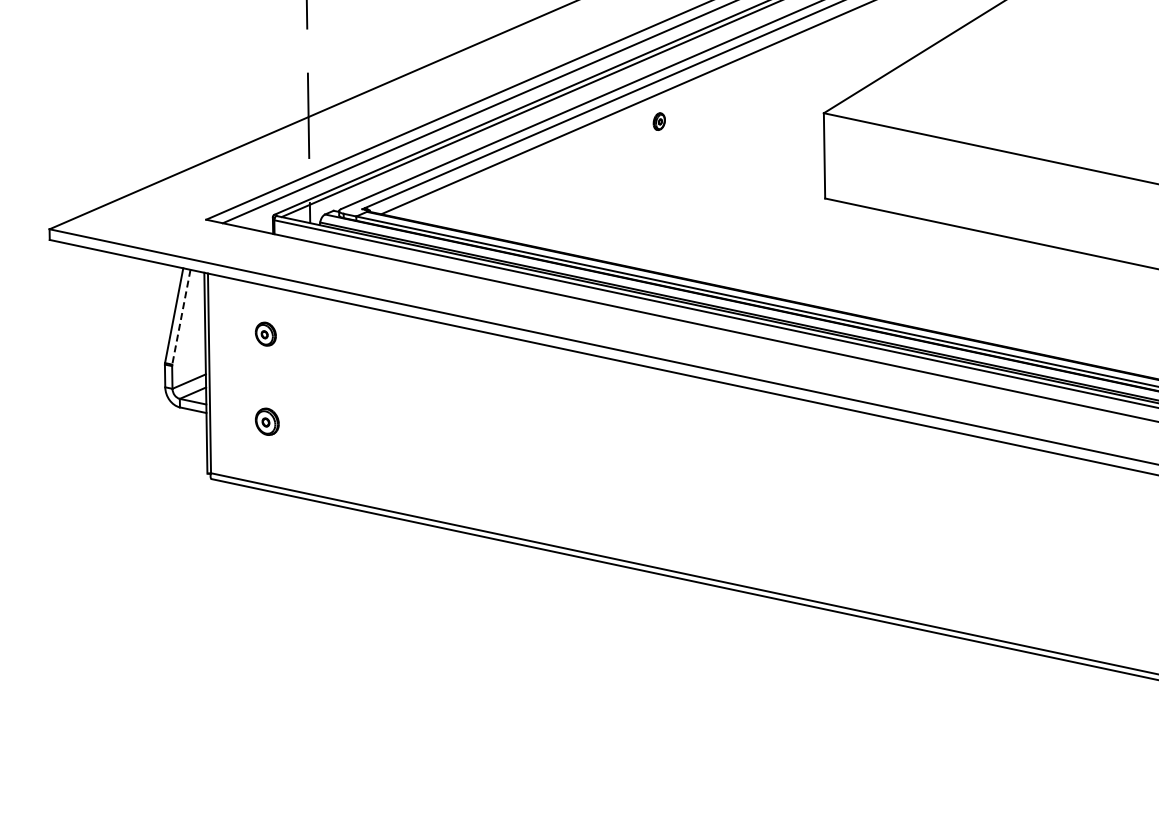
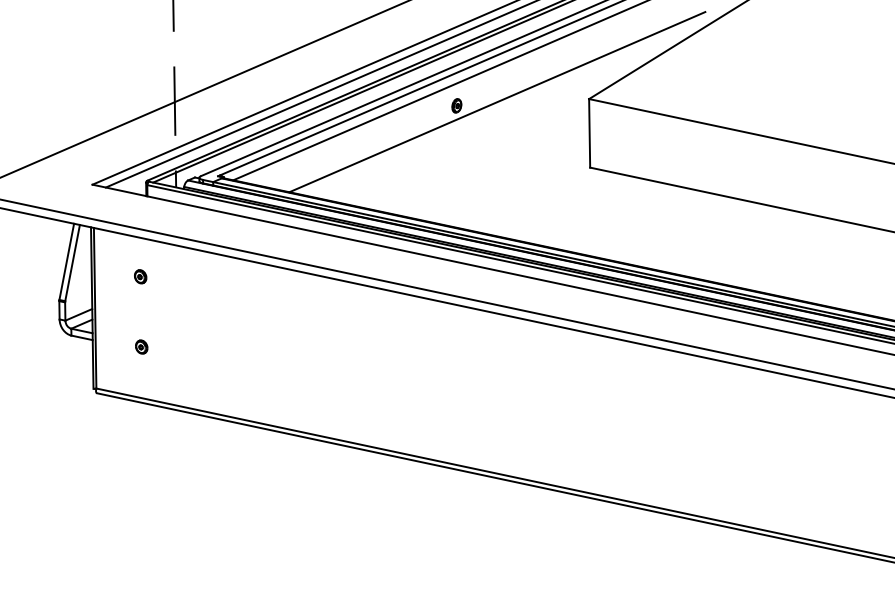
line: (709, 116) -> (497, 101), added
line: (181, 317) -> (72, 263), dashed -> solid
part: (266, 334) -> (140, 276), size x0.71
part: (267, 421) -> (141, 346), size x0.62

